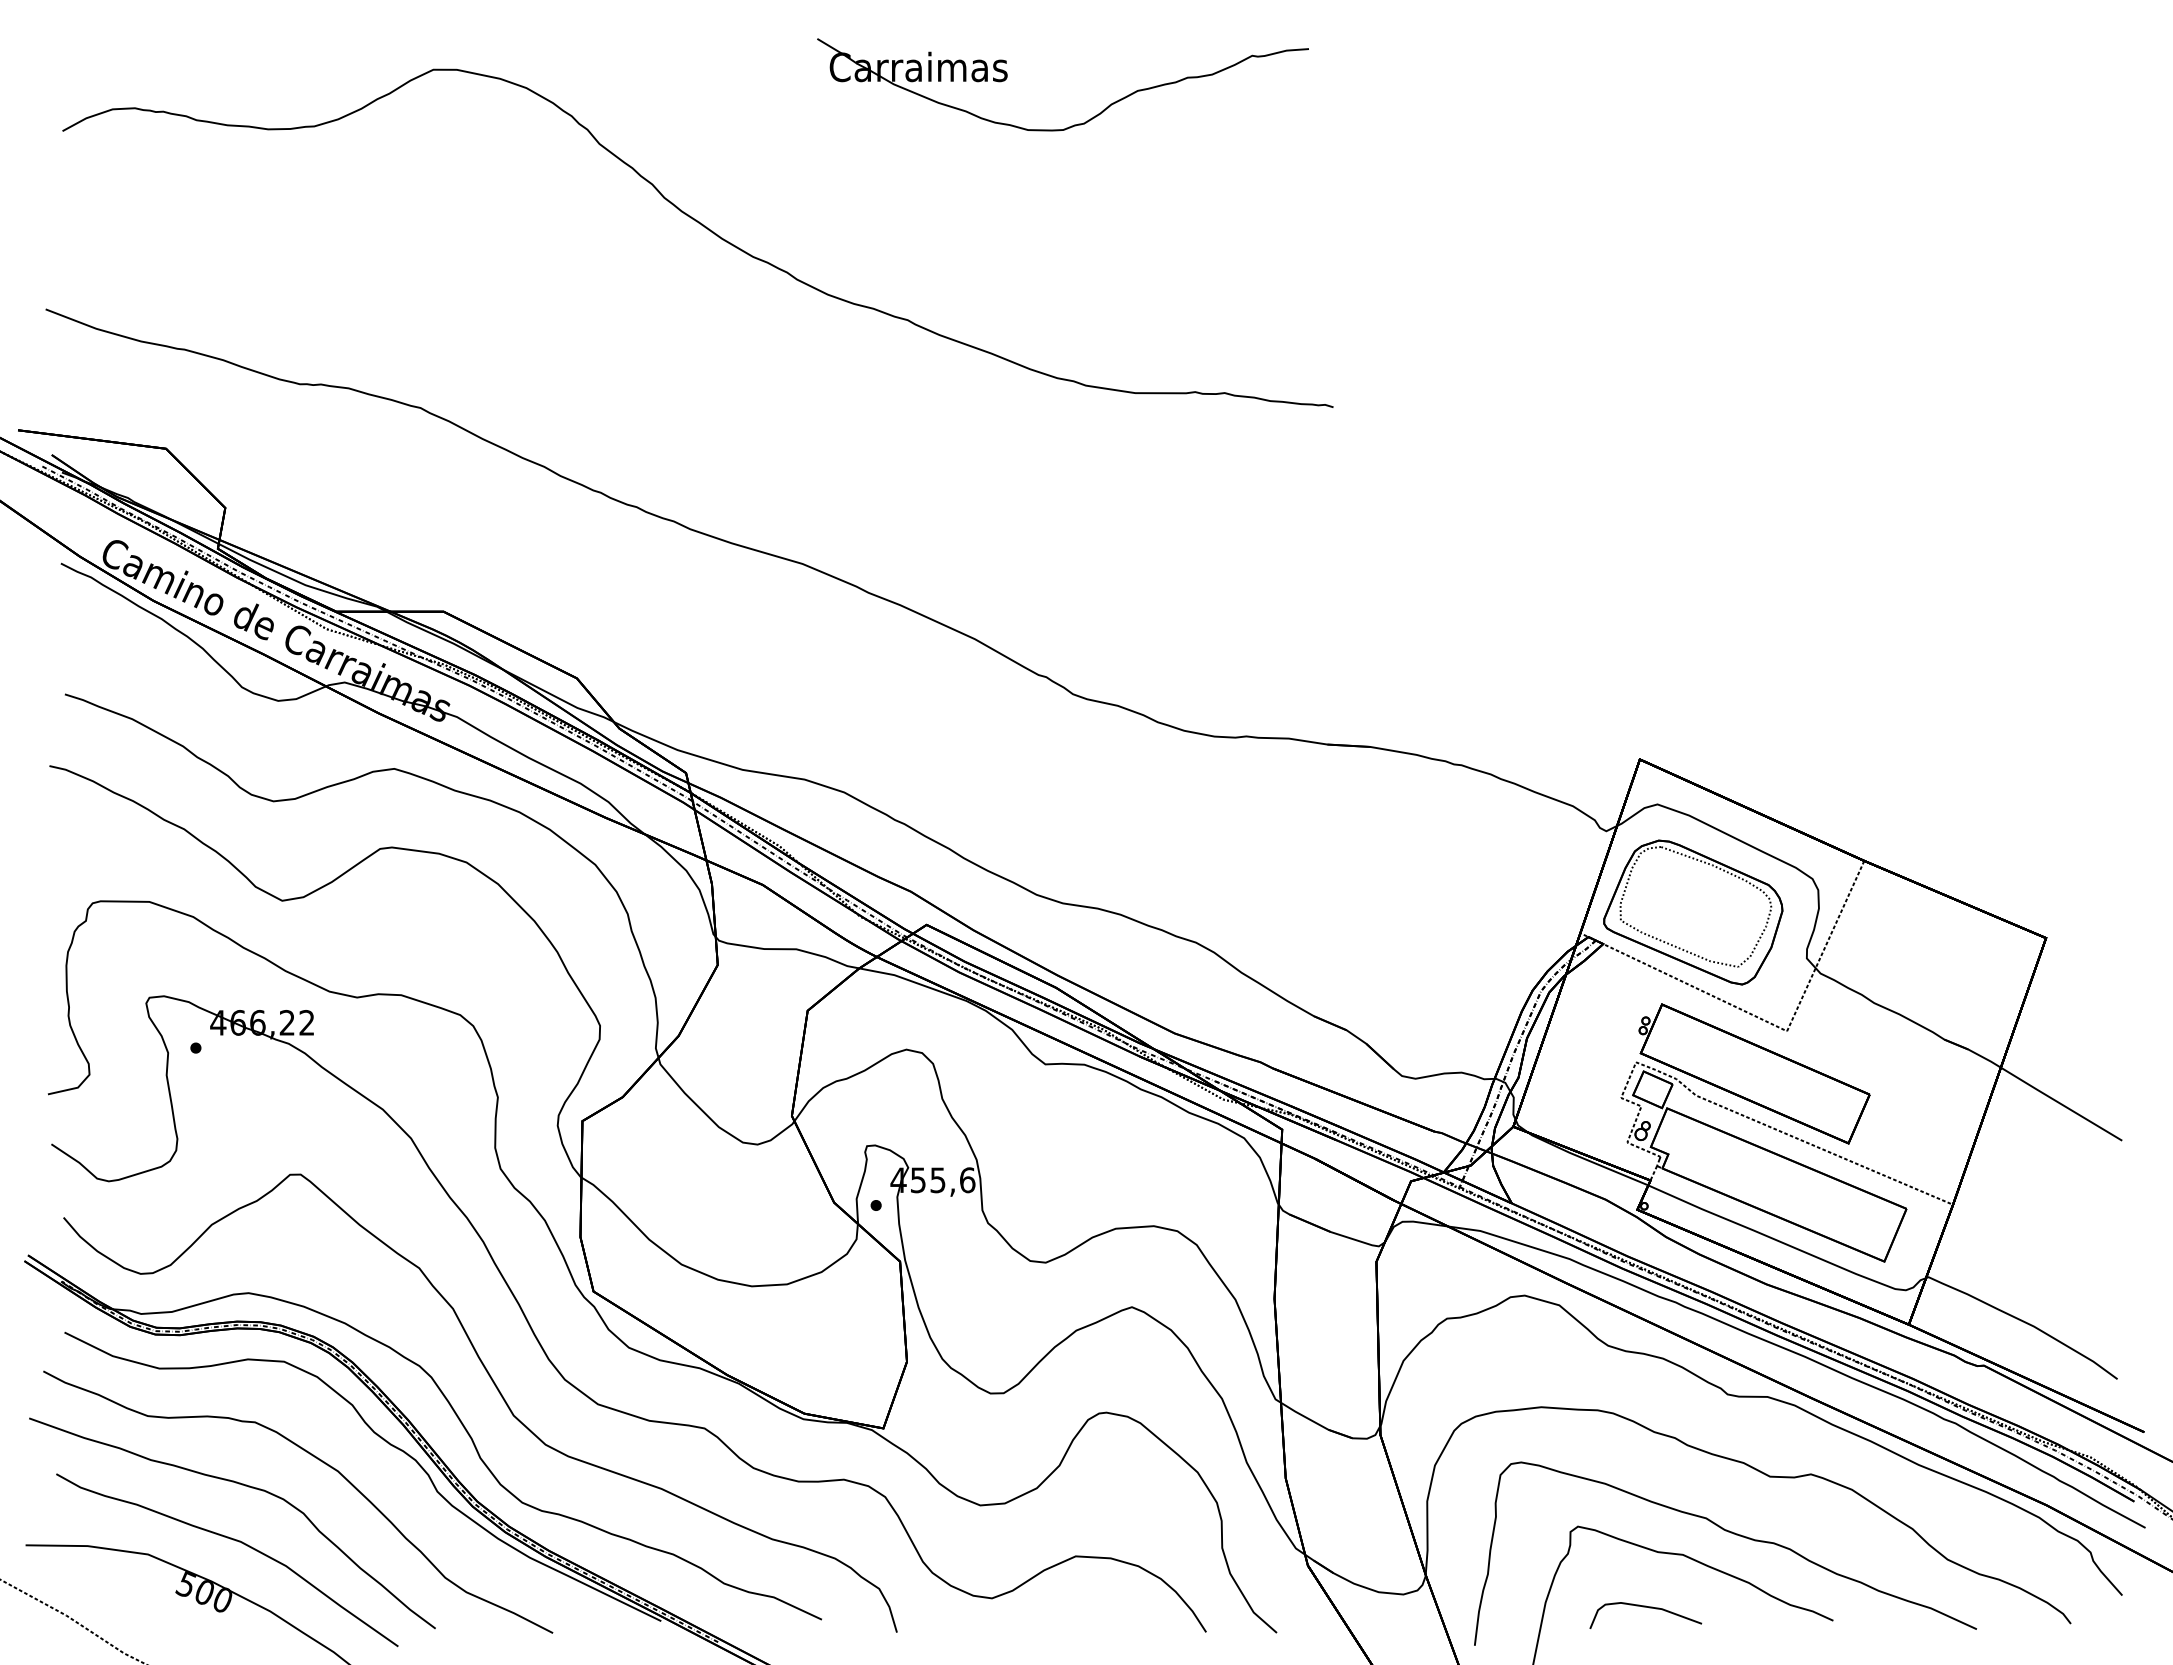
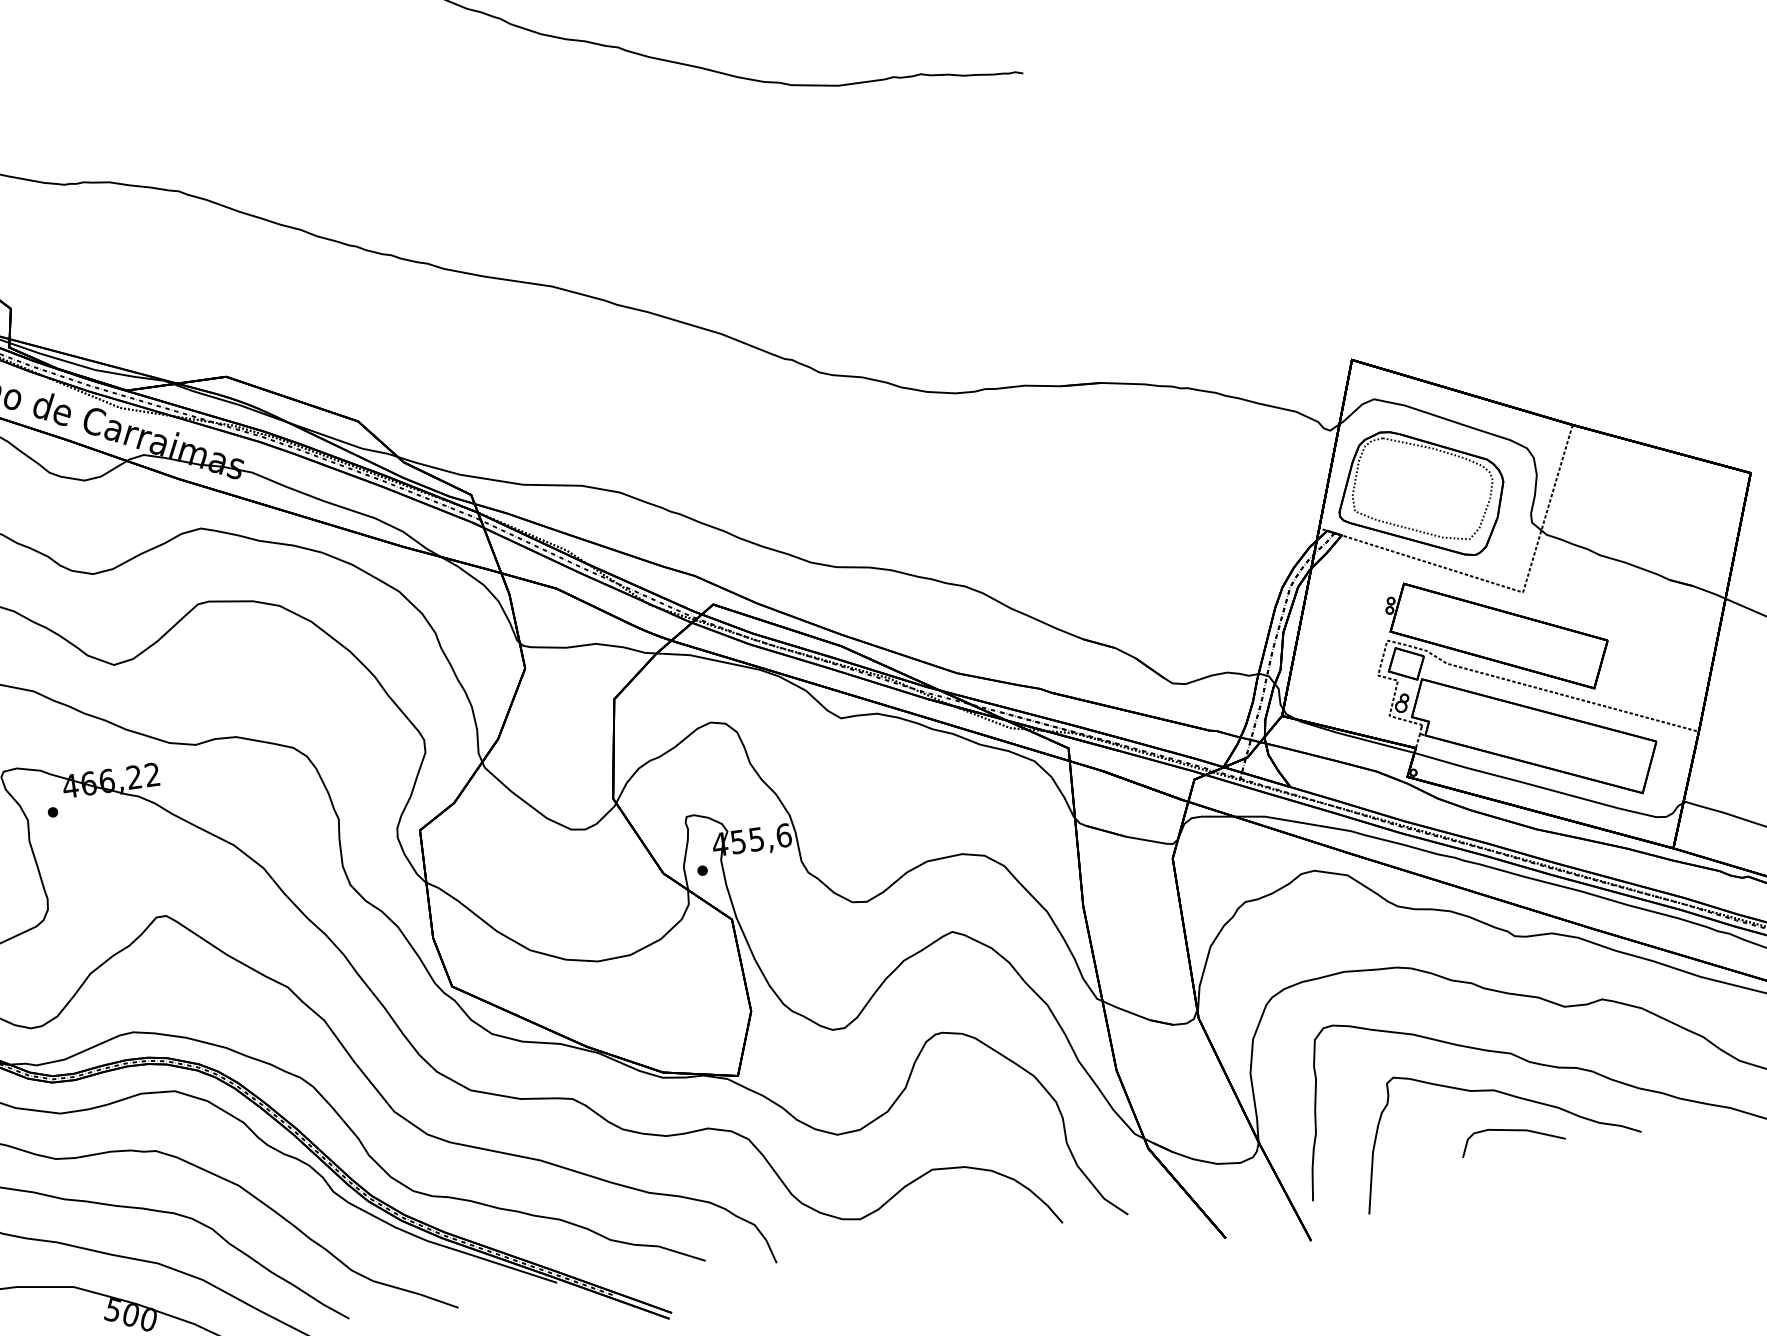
curve: (1645, 1607) -> (1511, 1130), moved

